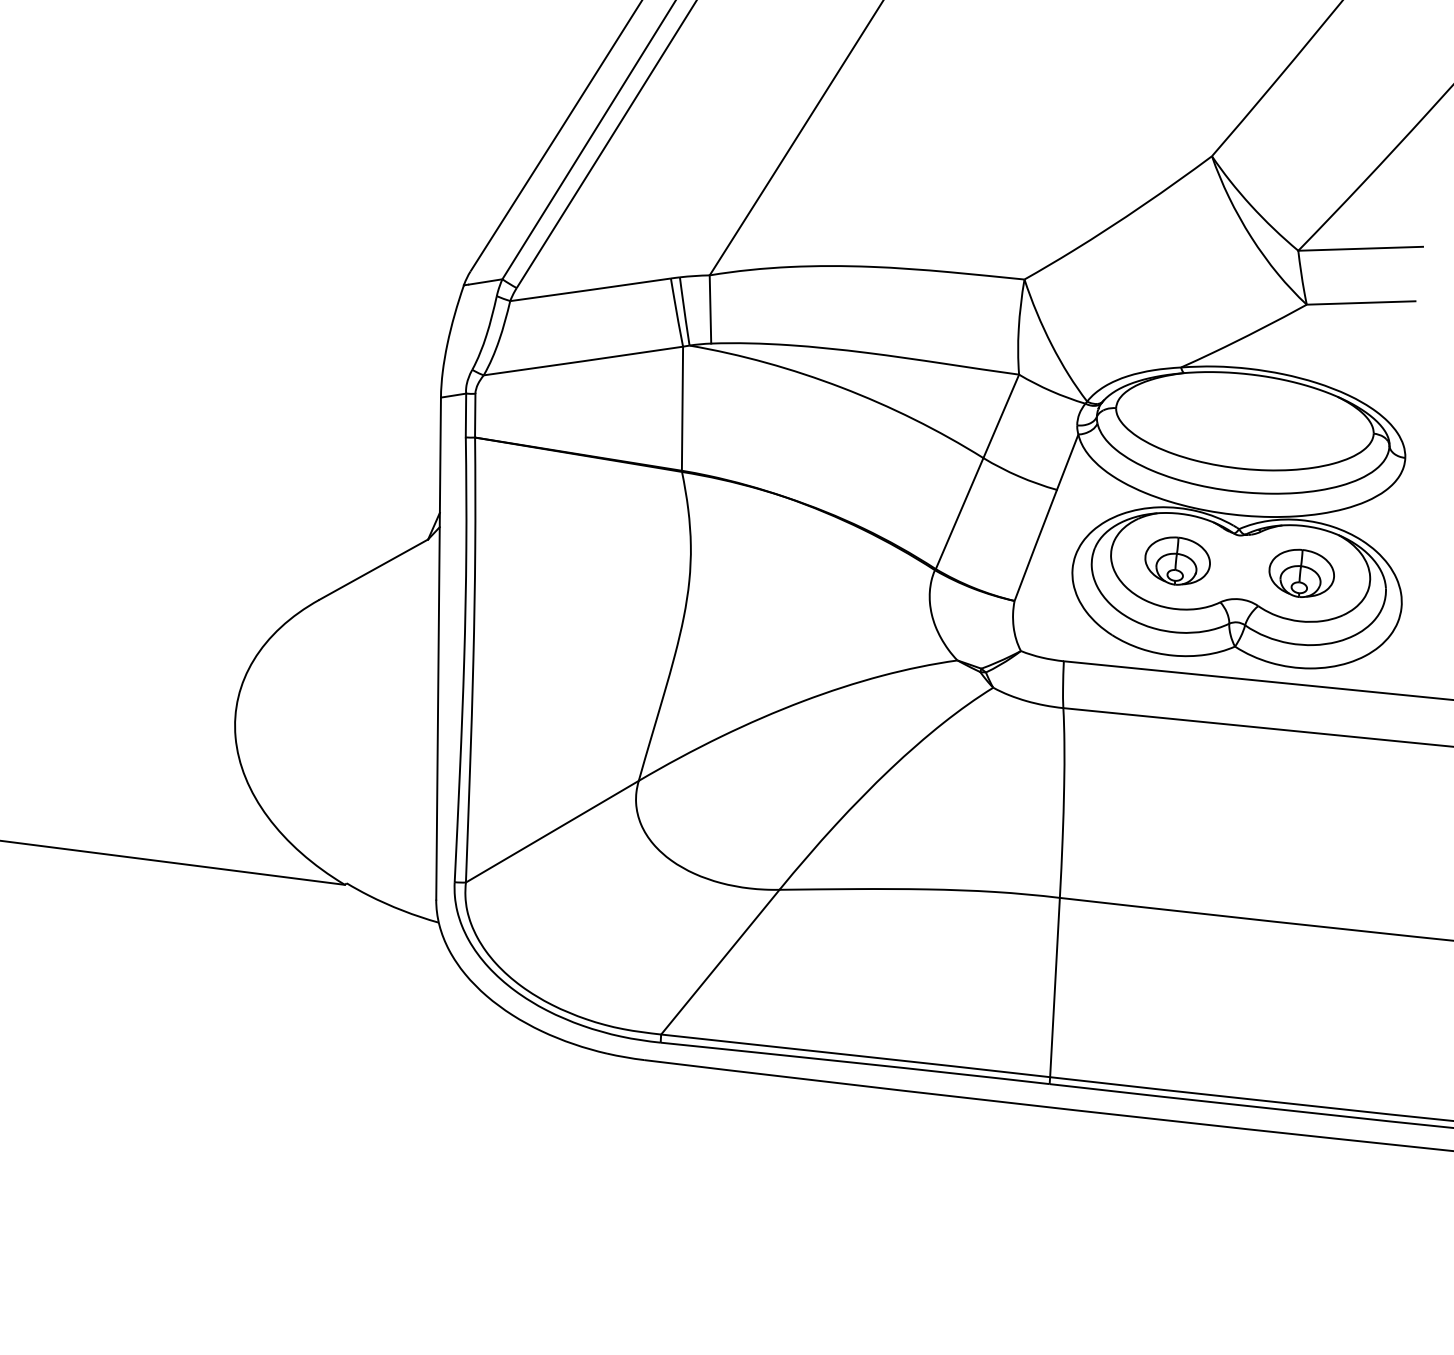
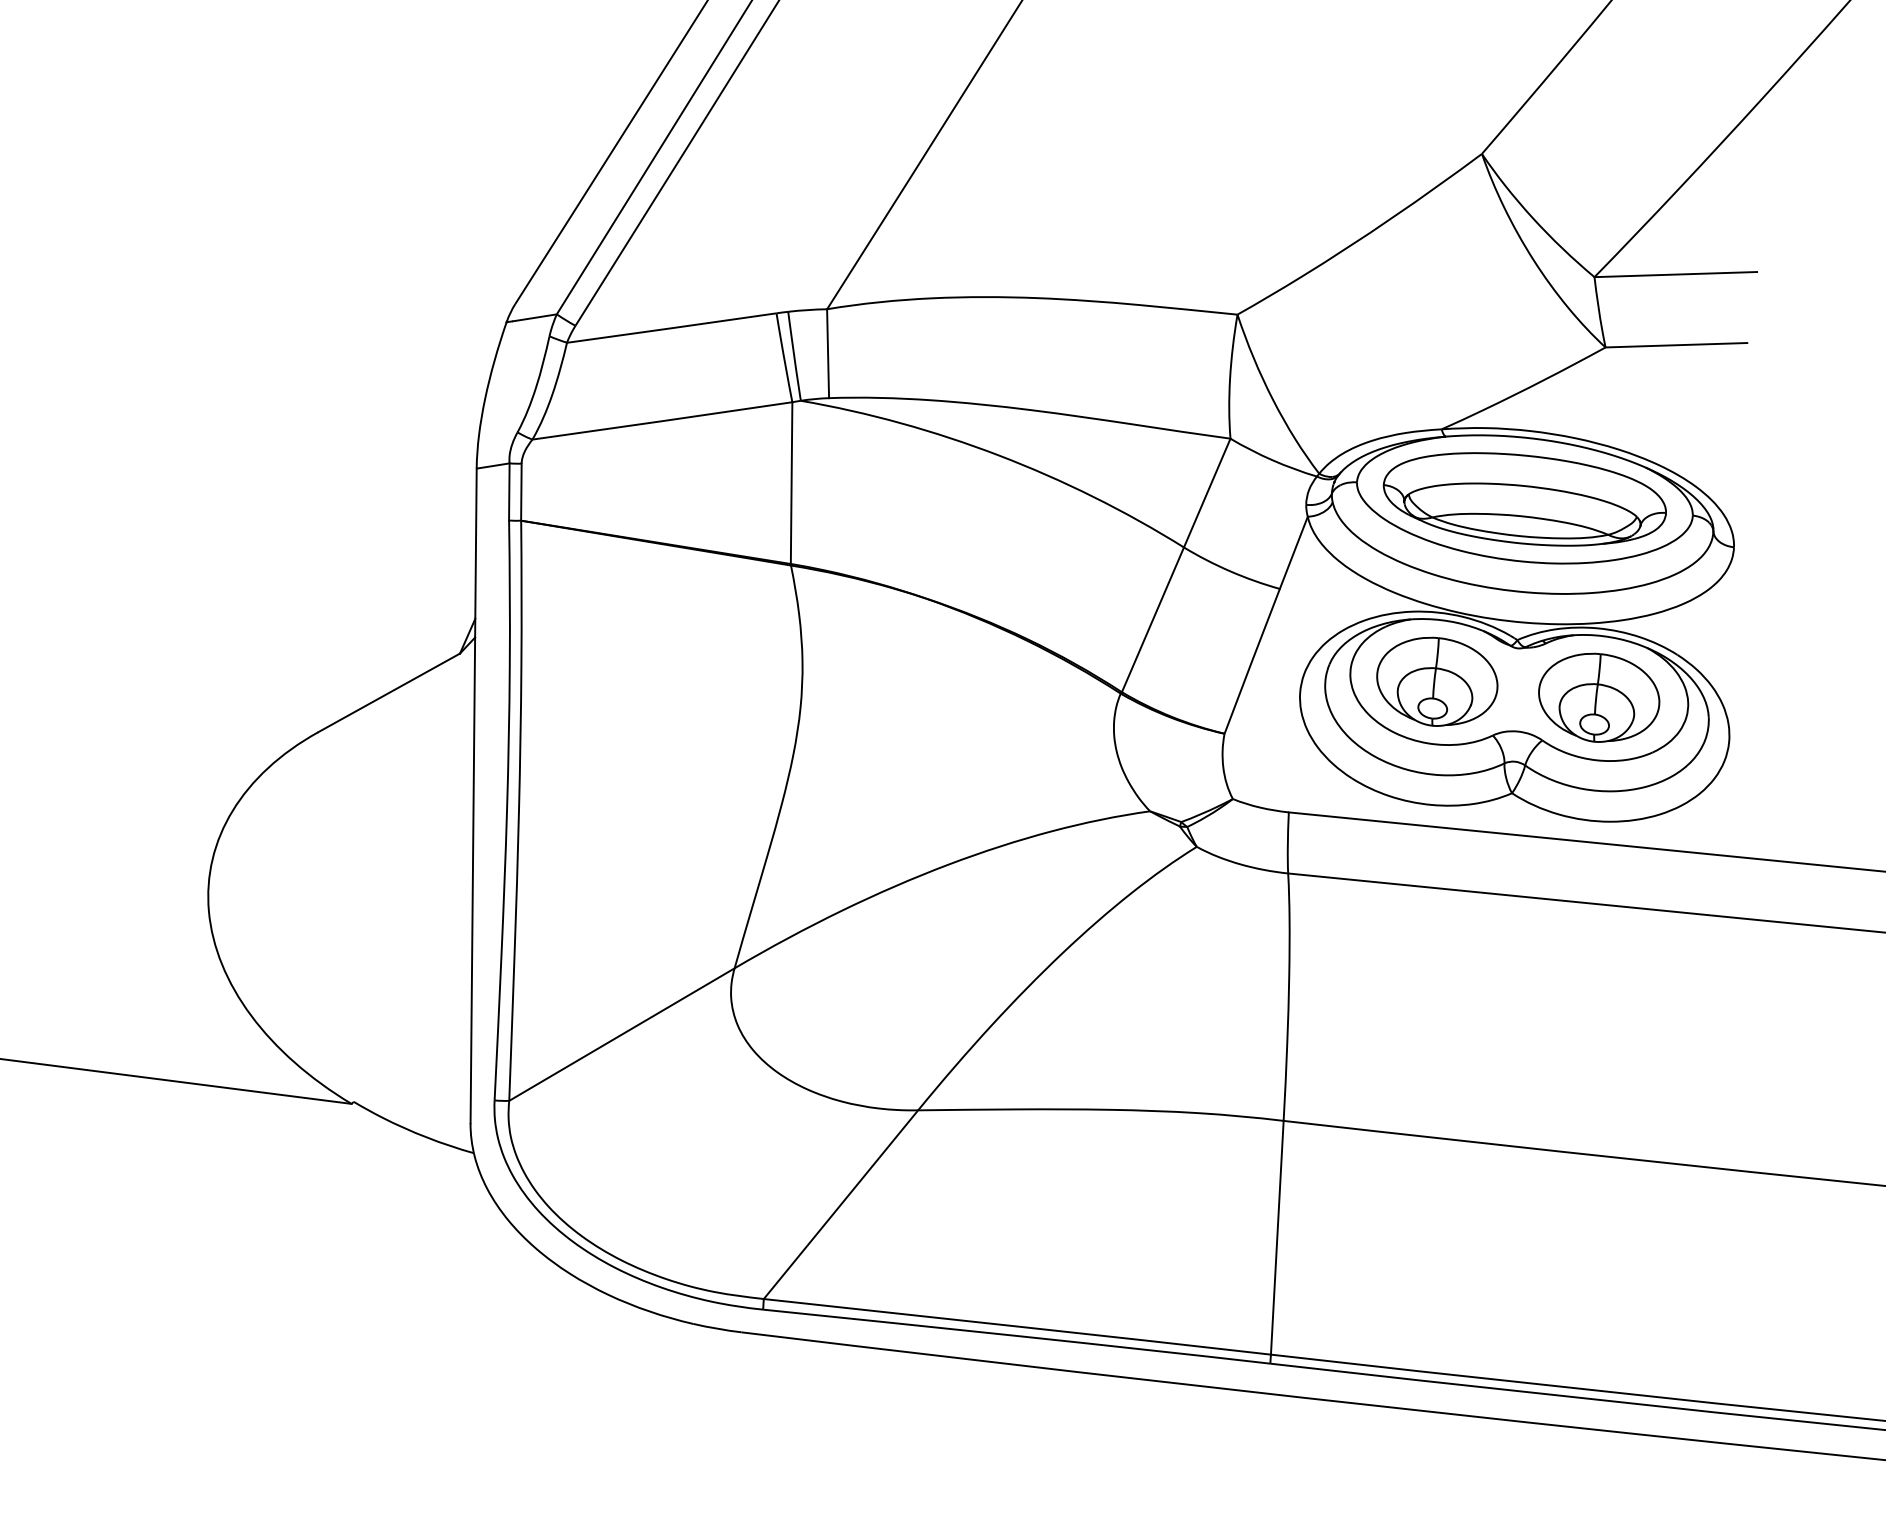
part: (1244, 420) -> (1524, 498), added
part: (1177, 560) -> (1436, 680), size x1.43
part: (1301, 573) -> (1598, 697), size x1.43

